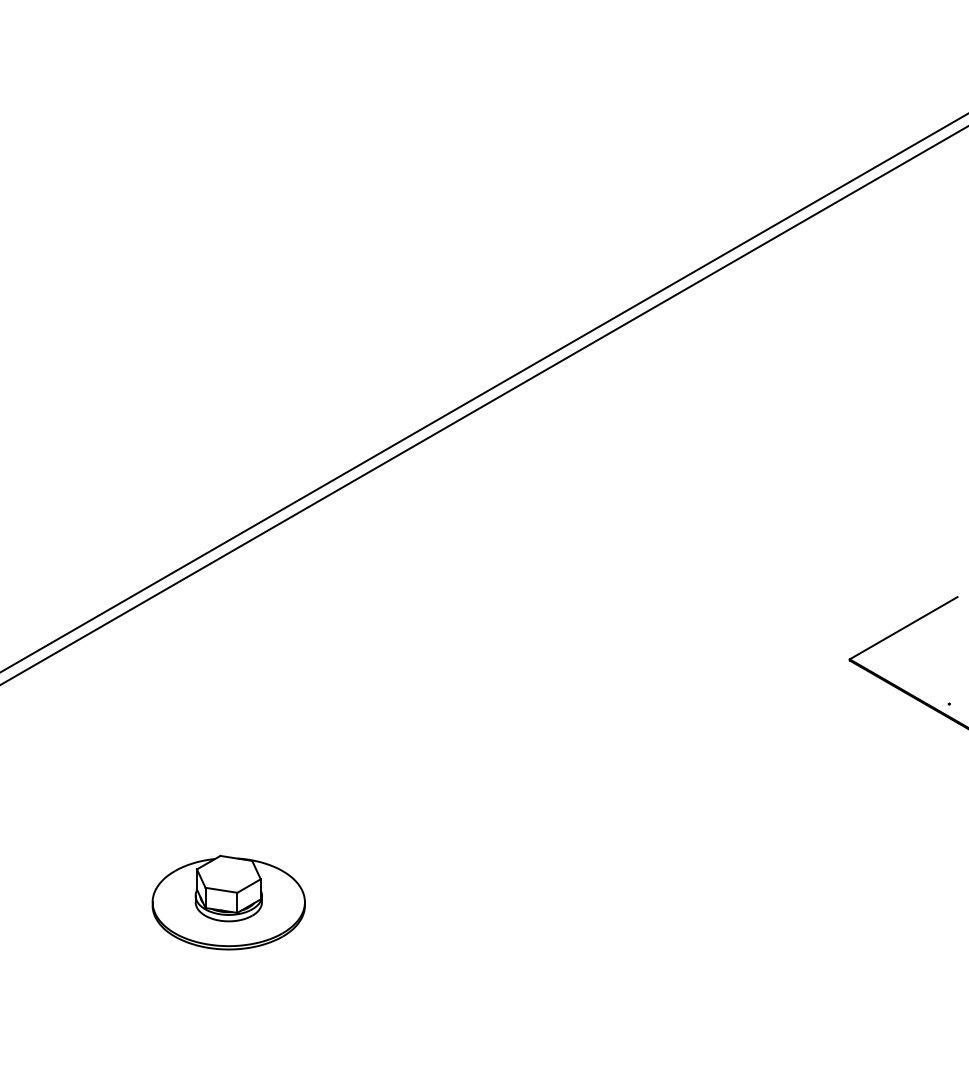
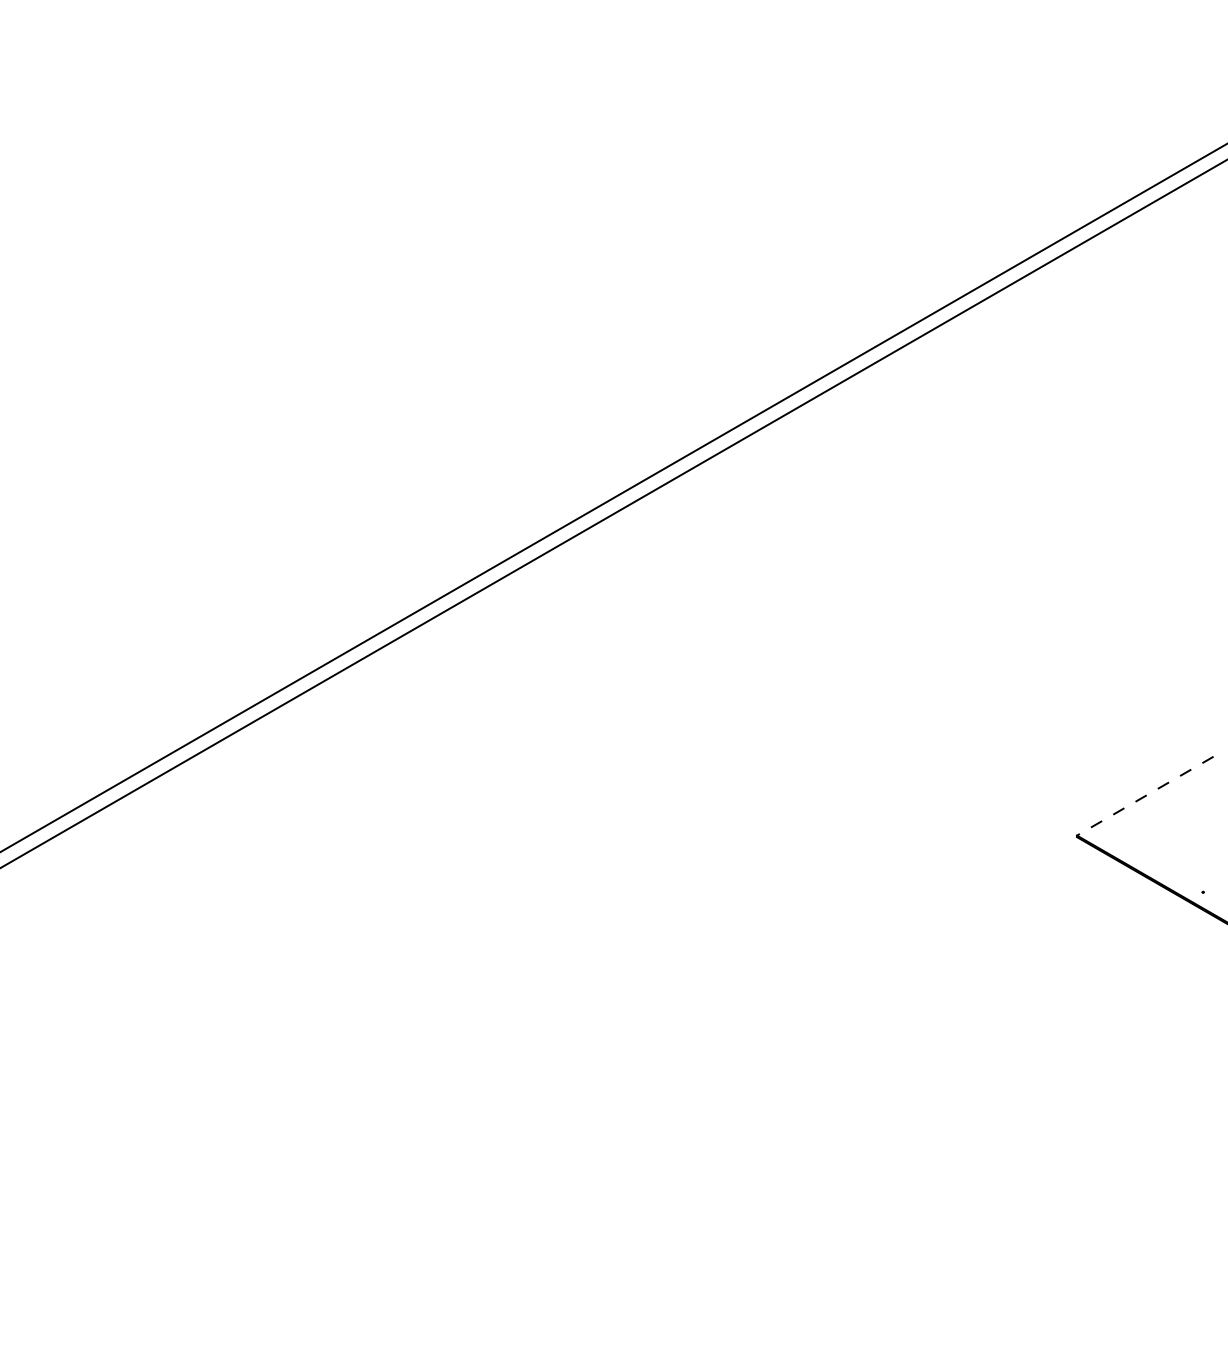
line: (903, 628) -> (1145, 796), solid -> dashed
part: (228, 902) -> (289, 1143), removed

